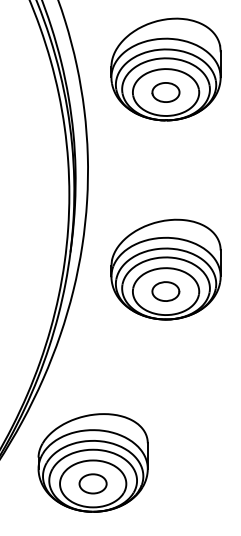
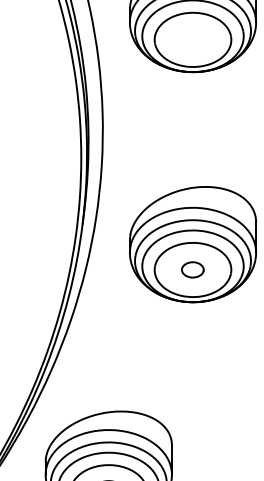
part: (165, 92) -> (192, 39), removed
part: (165, 291) -> (192, 269), size x0.7

